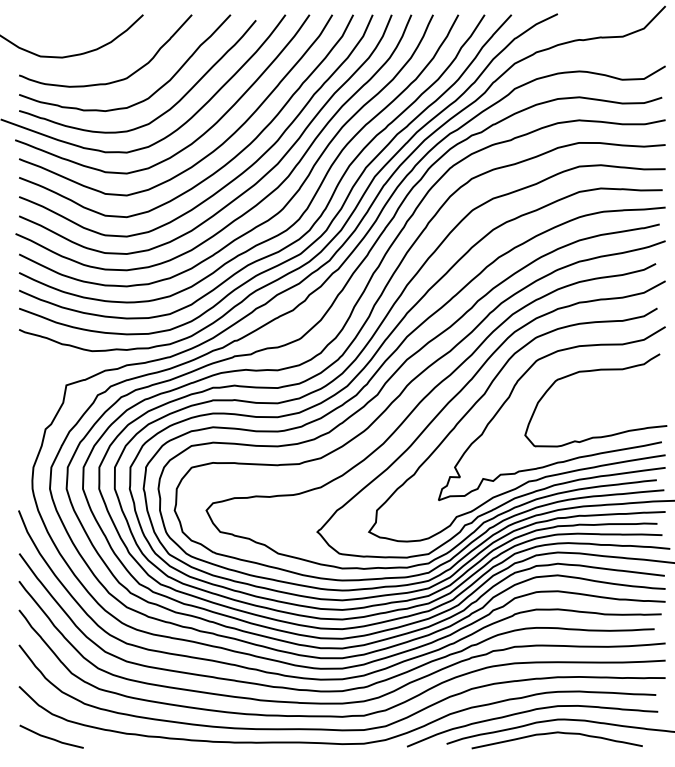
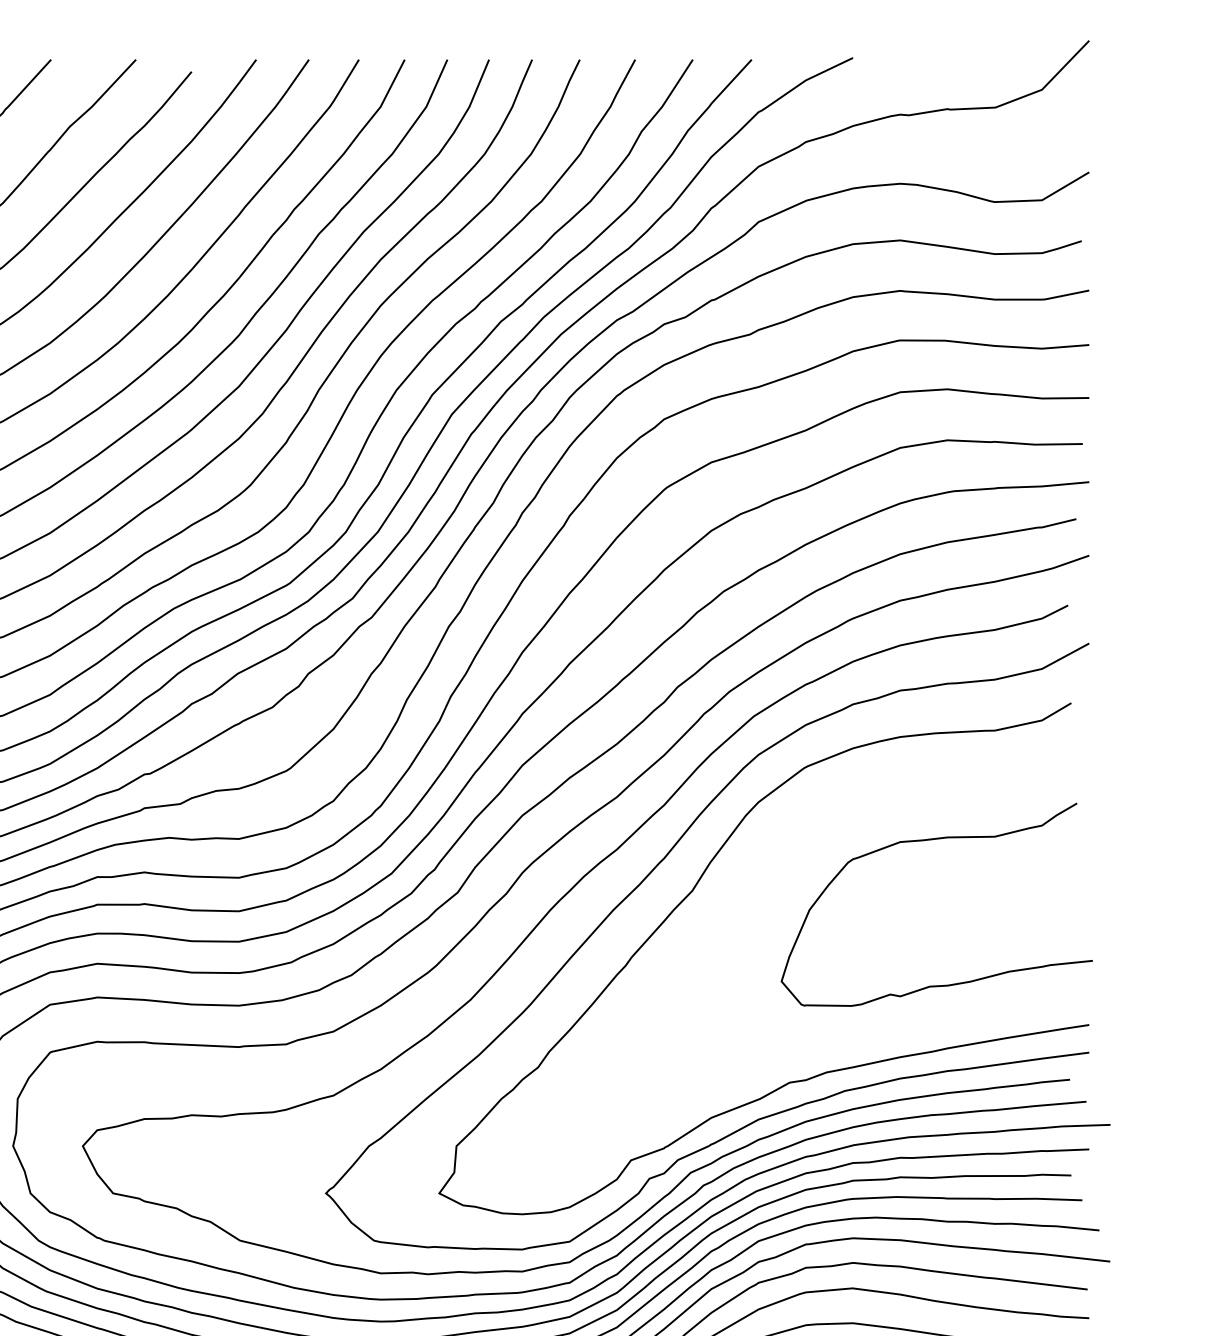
curve: (511, 394) -> (751, 891), removed

